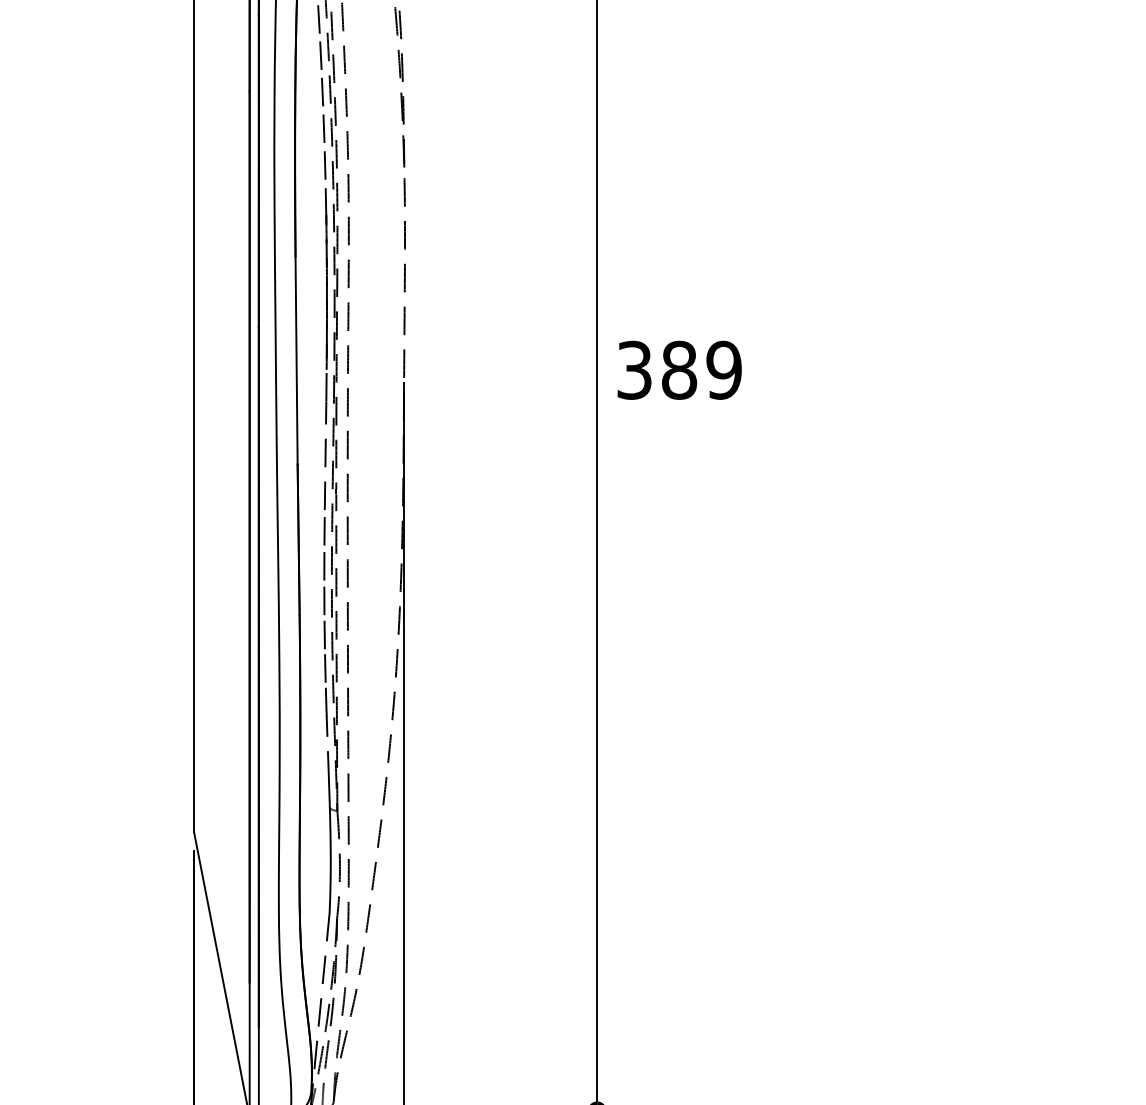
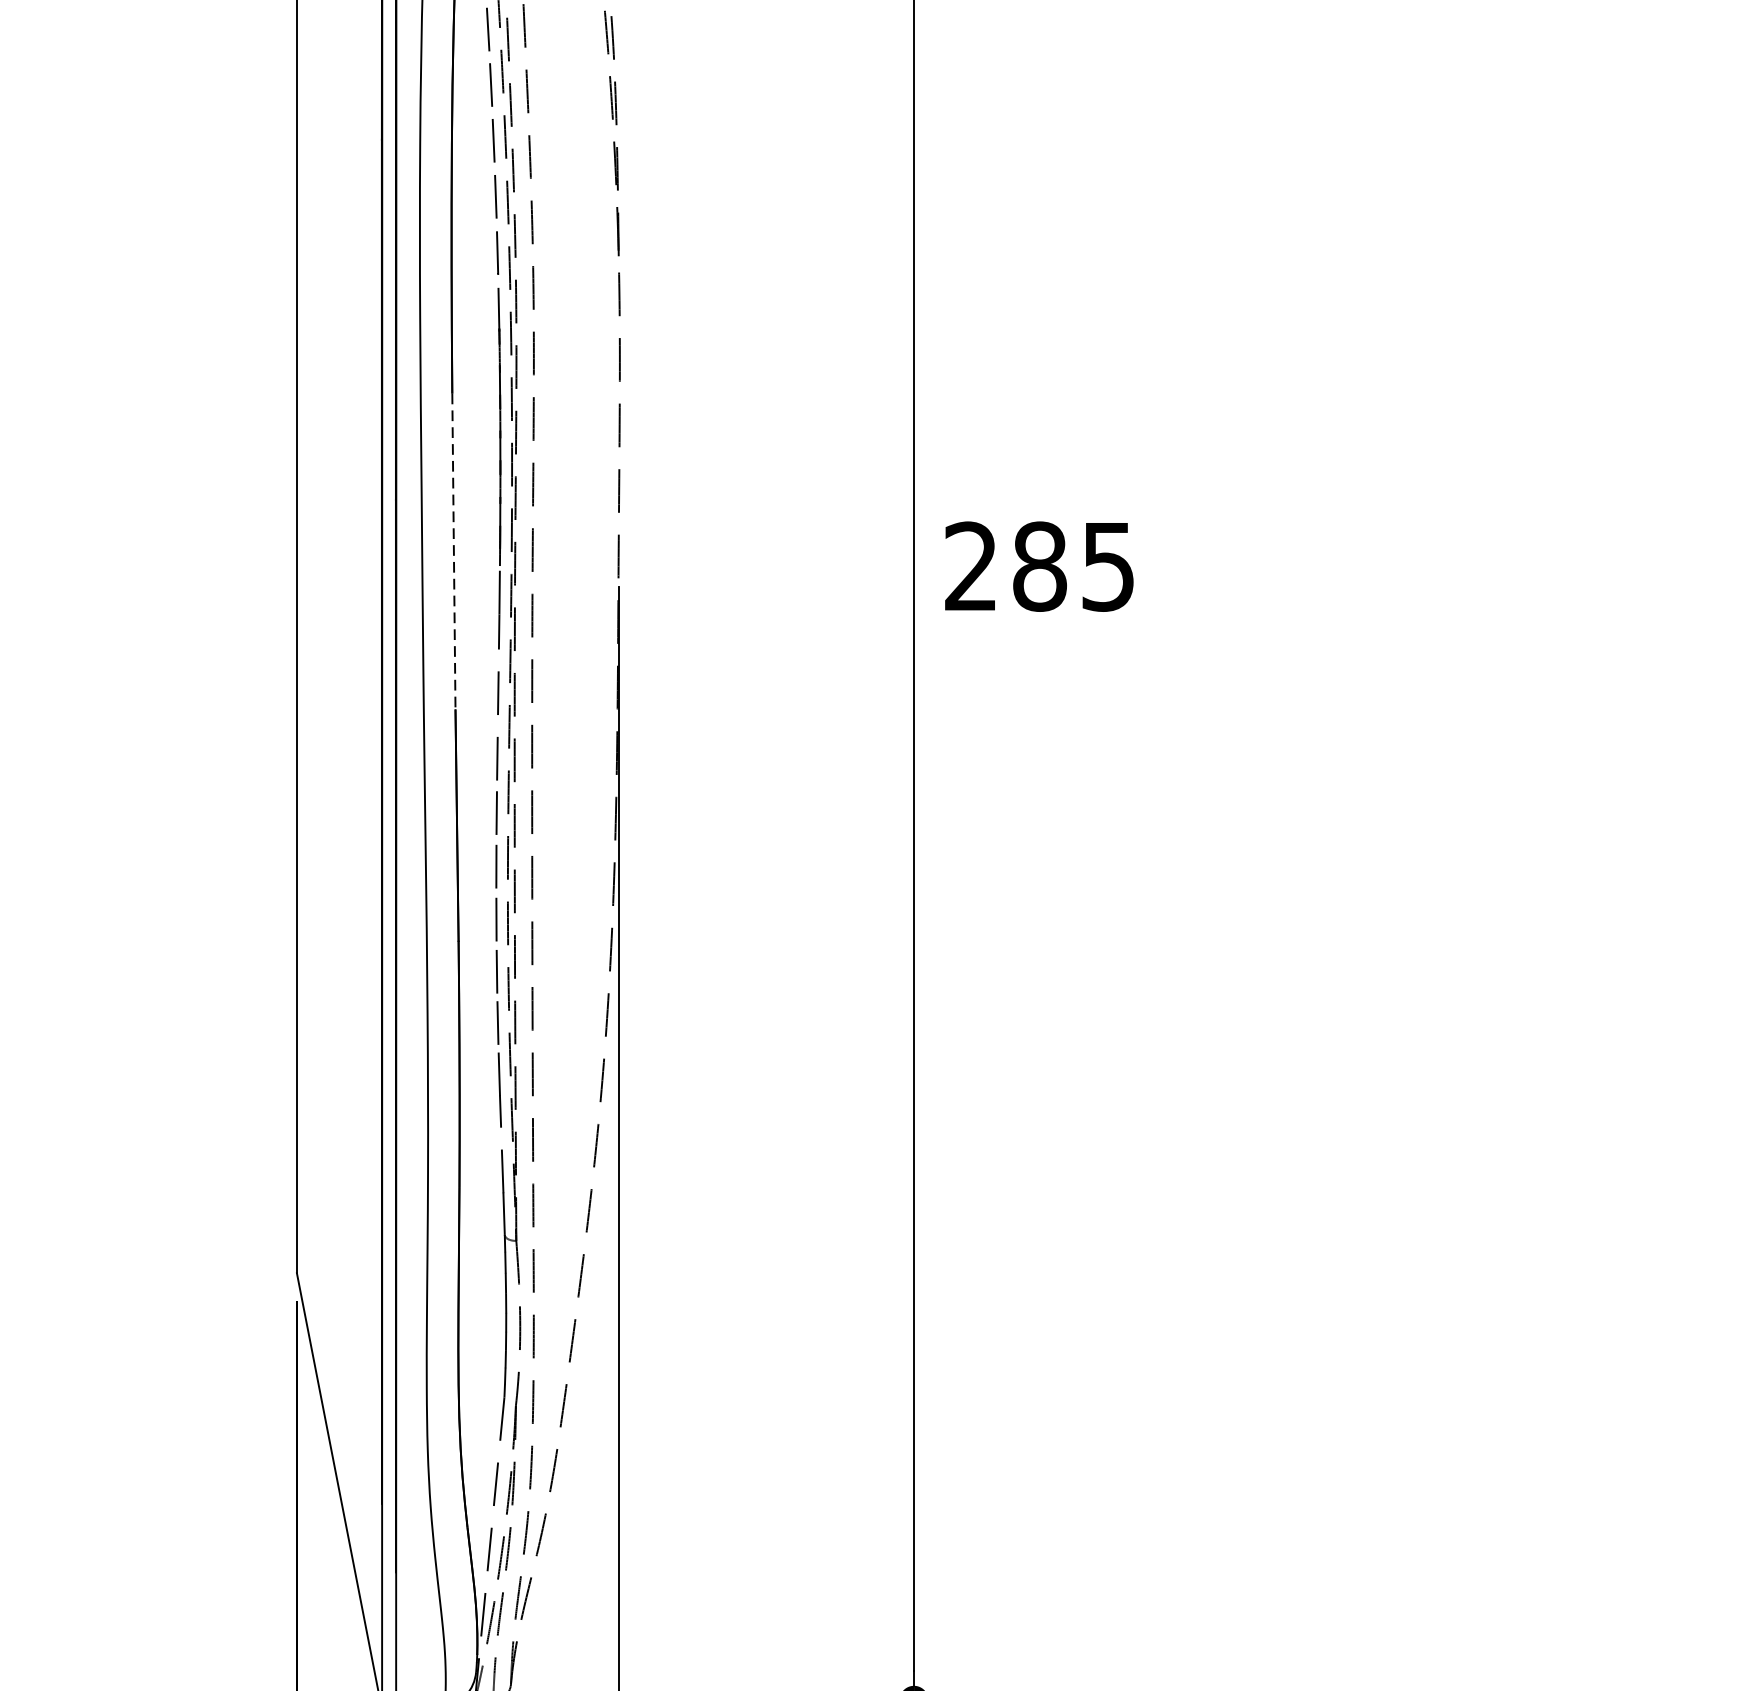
line: (296, 361) -> (453, 553), solid -> dashed
text: (679, 369) -> (1040, 565), 389 -> 285

